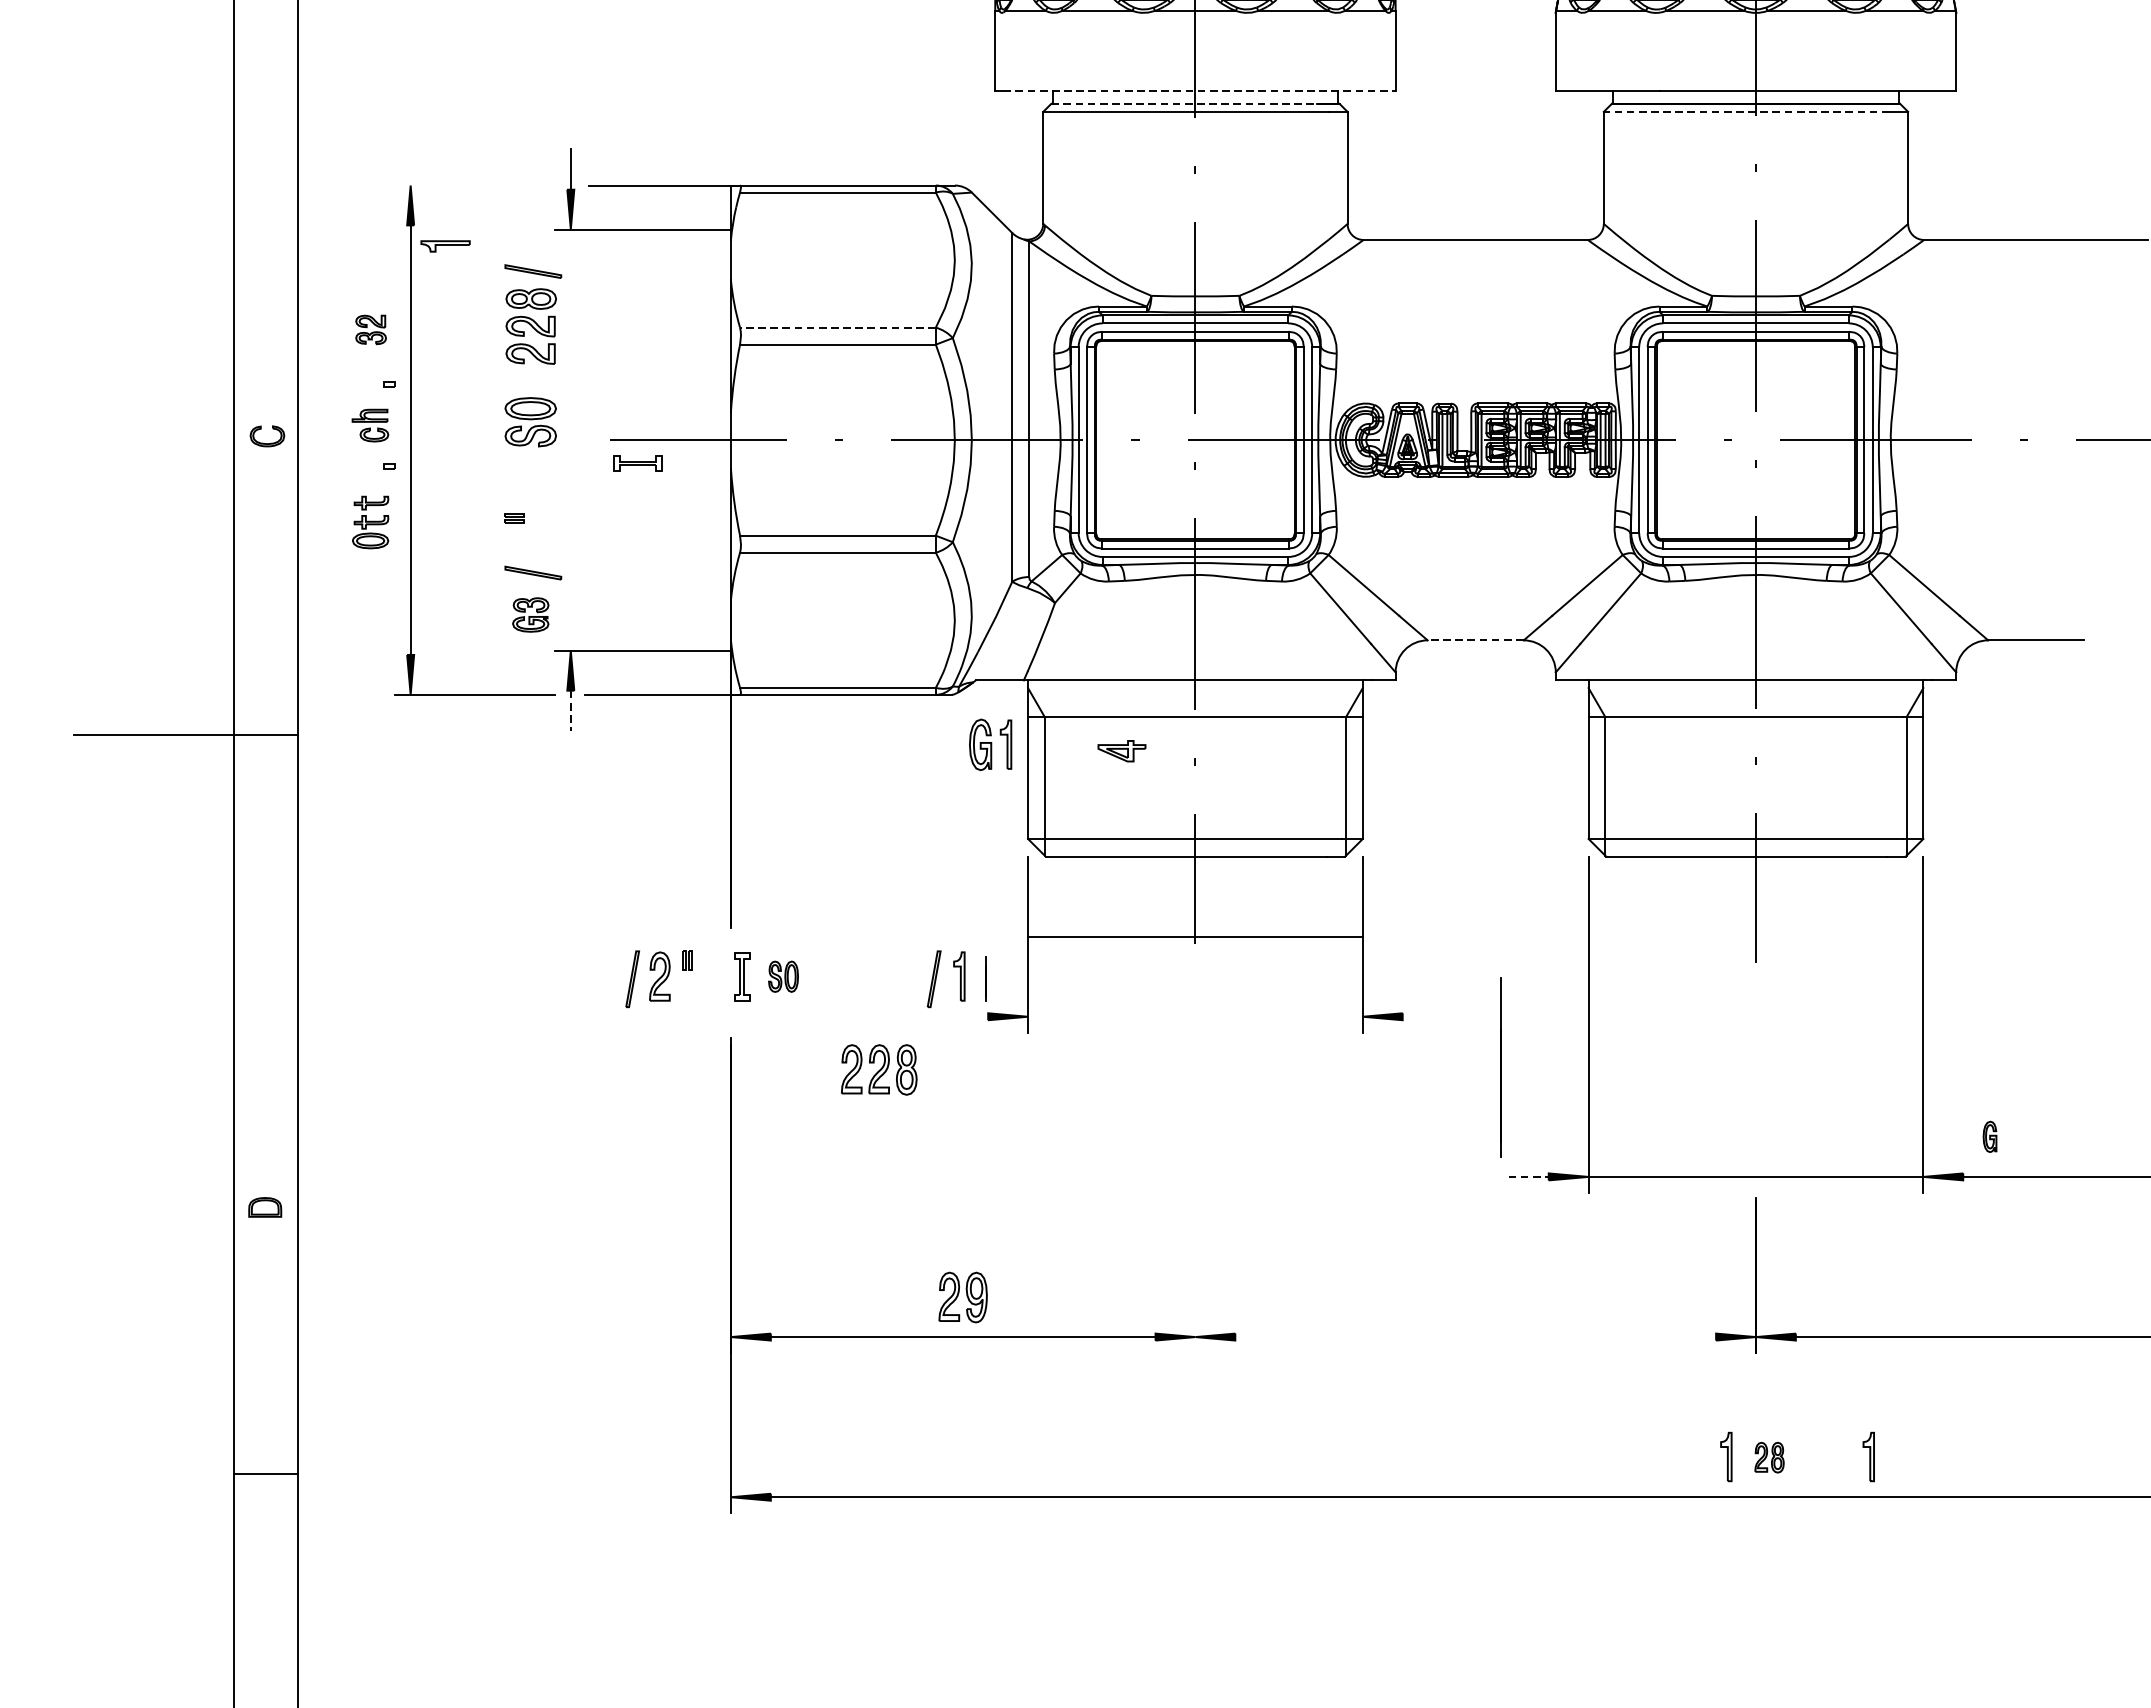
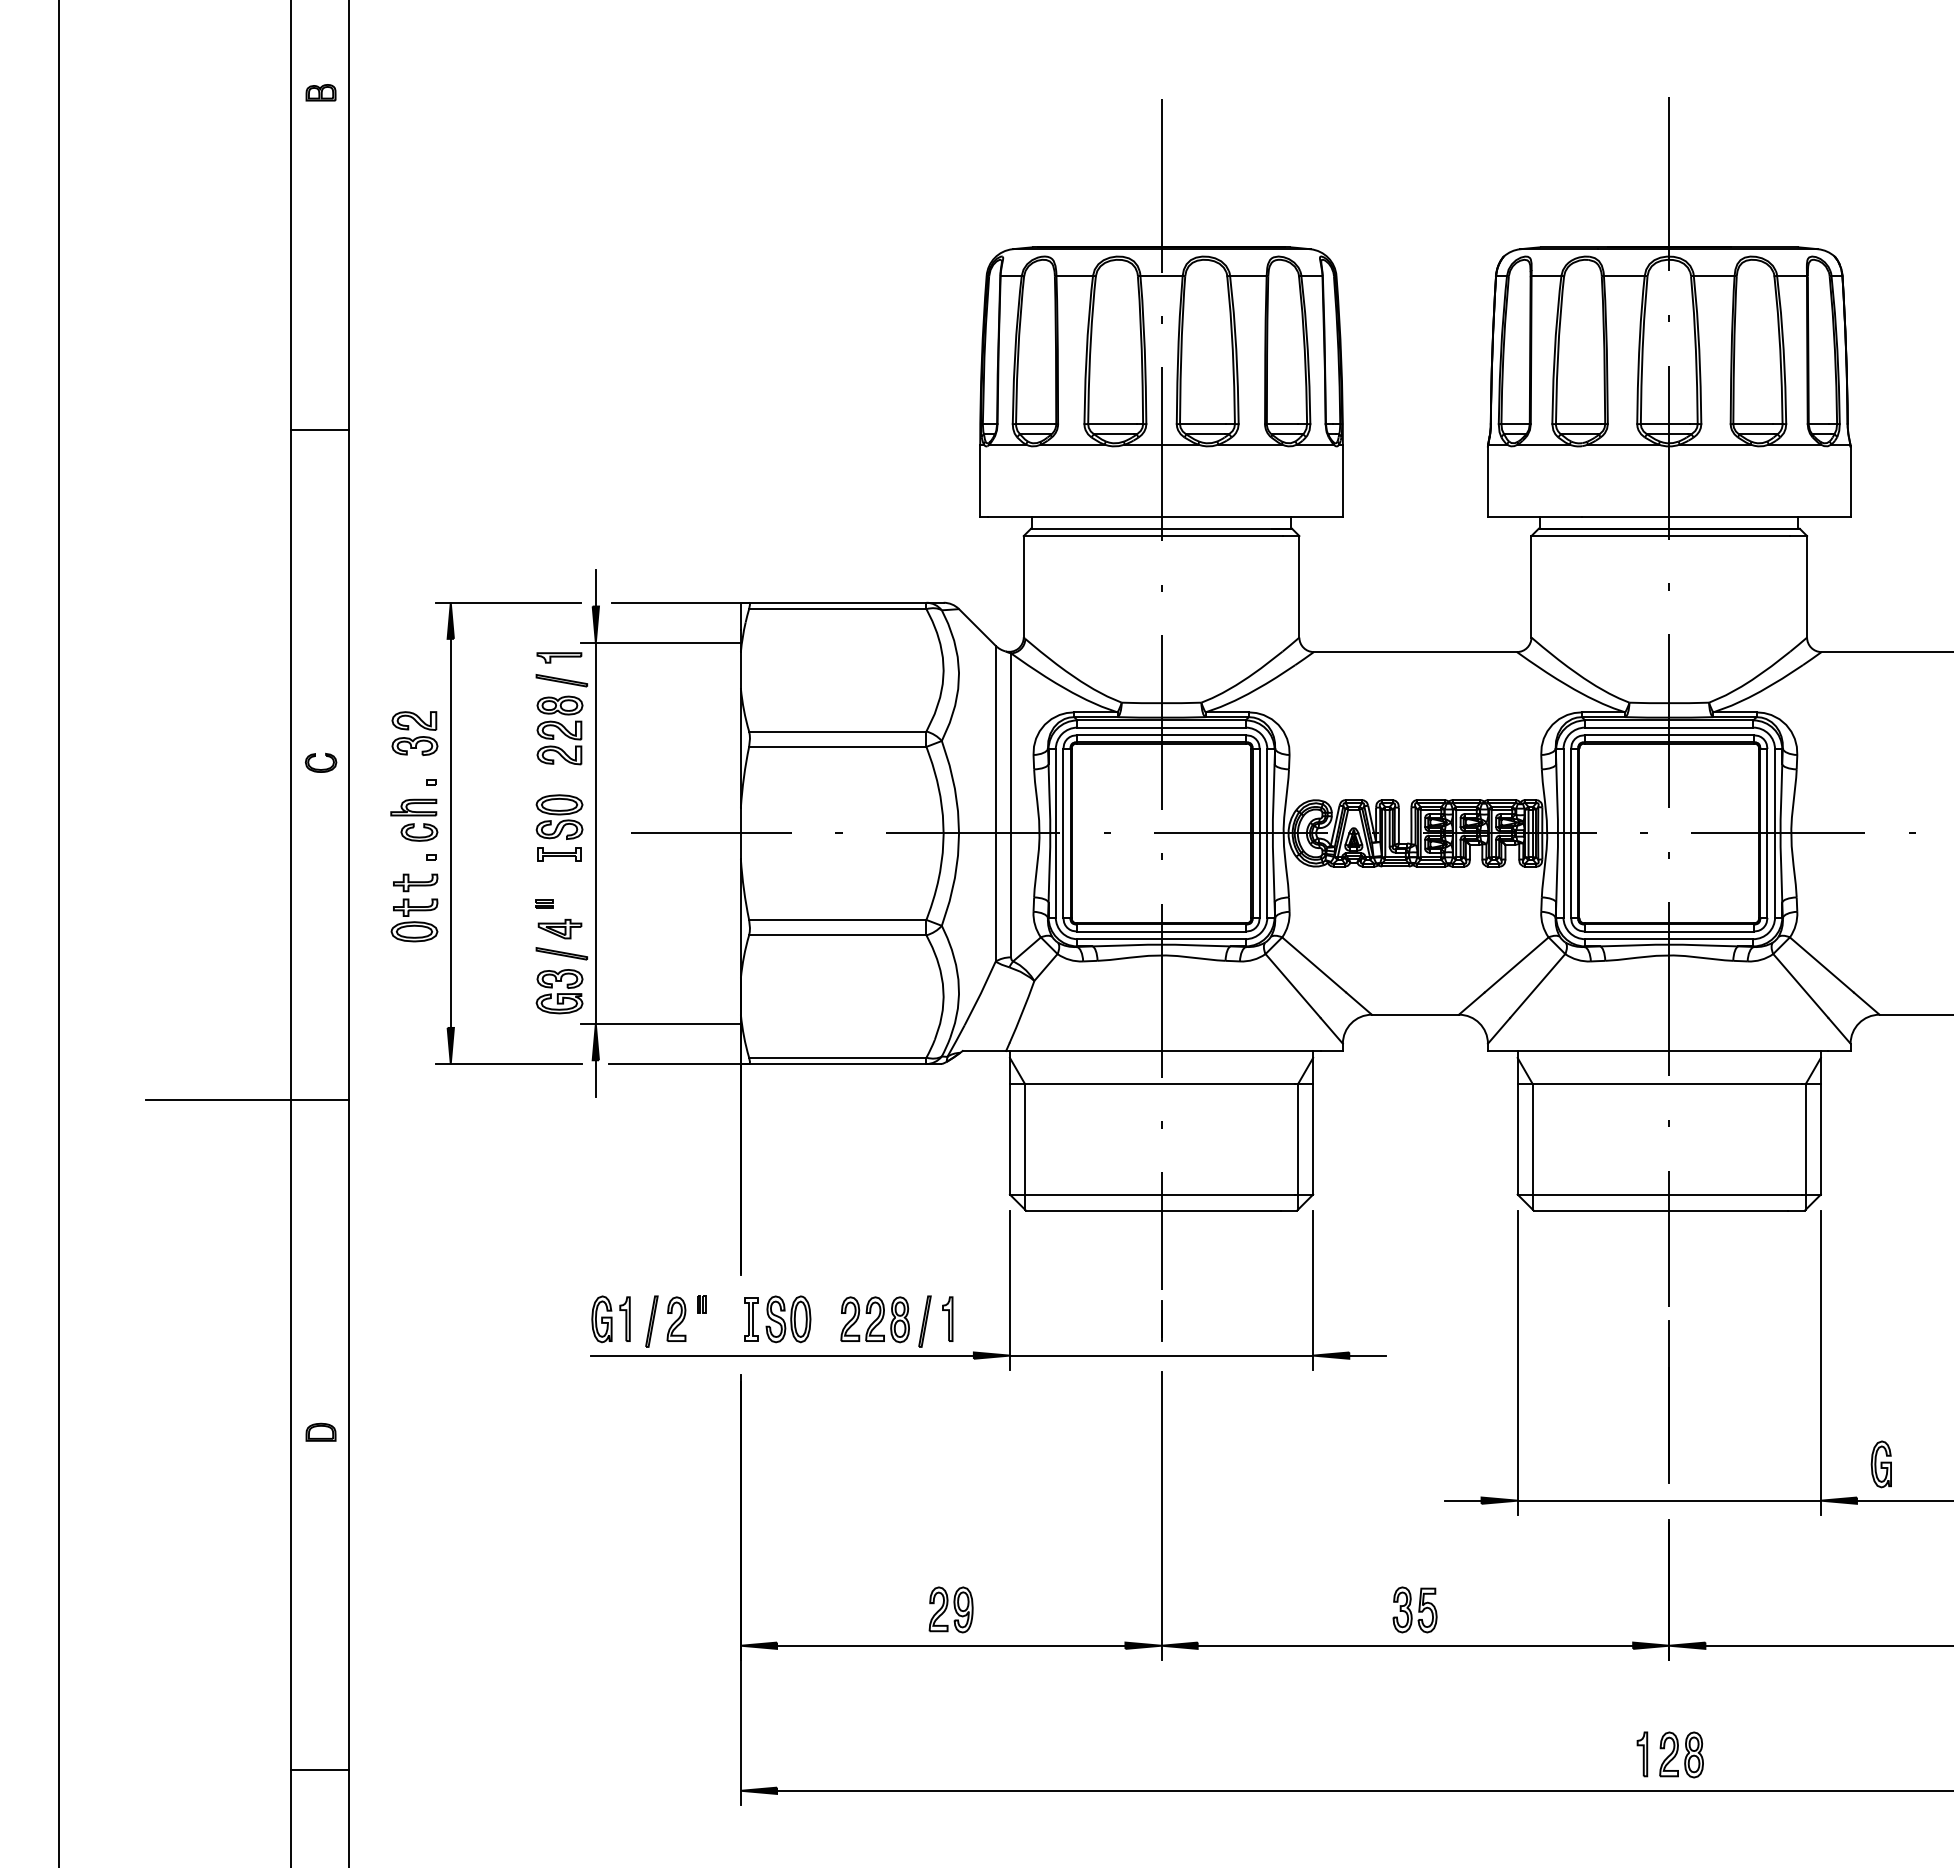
line: (1199, 91) -> (1165, 517), dashed -> solid
line: (1186, 103) -> (1153, 528), dashed -> solid
line: (1746, 112) -> (1660, 536), dashed -> solid
line: (474, 185) -> (508, 602), added
part: (445, 245) -> (559, 657), moved
line: (837, 327) -> (837, 731), dashed -> solid
part: (370, 329) -> (414, 733), size x1.67
part: (370, 424) -> (414, 819), size x1.43
line: (570, 440) -> (595, 833), added
part: (264, 442) -> (318, 768), moved
part: (637, 463) -> (559, 854), moved
part: (370, 521) -> (414, 907), size x1.43
part: (530, 614) -> (559, 991), size x1.43
line: (1475, 640) -> (1415, 1014), dashed -> solid
line: (570, 710) -> (595, 1078), dashed -> solid
part: (989, 745) -> (610, 1319), moved
part: (1121, 751) -> (559, 929), moved
line: (1195, 937) -> (1161, 1355), moved
part: (783, 976) -> (788, 1319), size x1.67
line: (985, 977) -> (1161, 1320), moved
line: (775, 1016) -> (781, 1355), added
line: (1422, 1016) -> (1367, 1355), added
line: (1500, 1067) -> (1668, 1401), moved
part: (878, 1069) -> (874, 1319), moved
part: (1989, 1136) -> (1880, 1464), size x1.67
line: (1528, 1176) -> (1463, 1500), dashed -> solid
line: (1195, 1194) -> (1161, 1516), added
part: (264, 1206) -> (320, 1431), moved
part: (1474, 1297) -> (1414, 1609), added
line: (1475, 1336) -> (1415, 1645), added
part: (1769, 1457) -> (1681, 1754), size x1.67
part: (1868, 1457) -> (1771, 1754), removed

